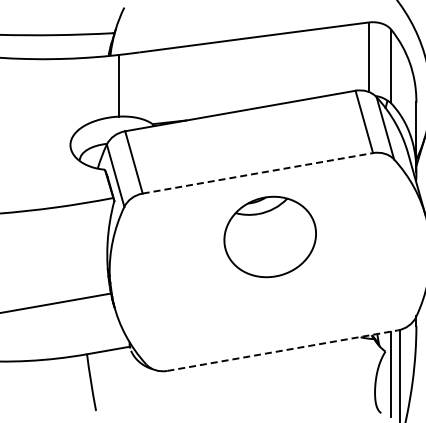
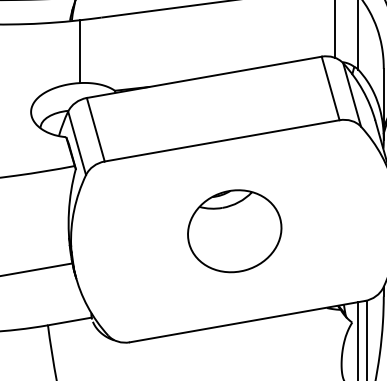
line: (257, 173) -> (221, 141), dashed -> solid
part: (269, 236) -> (233, 230), moved
line: (282, 350) -> (247, 321), dashed -> solid

